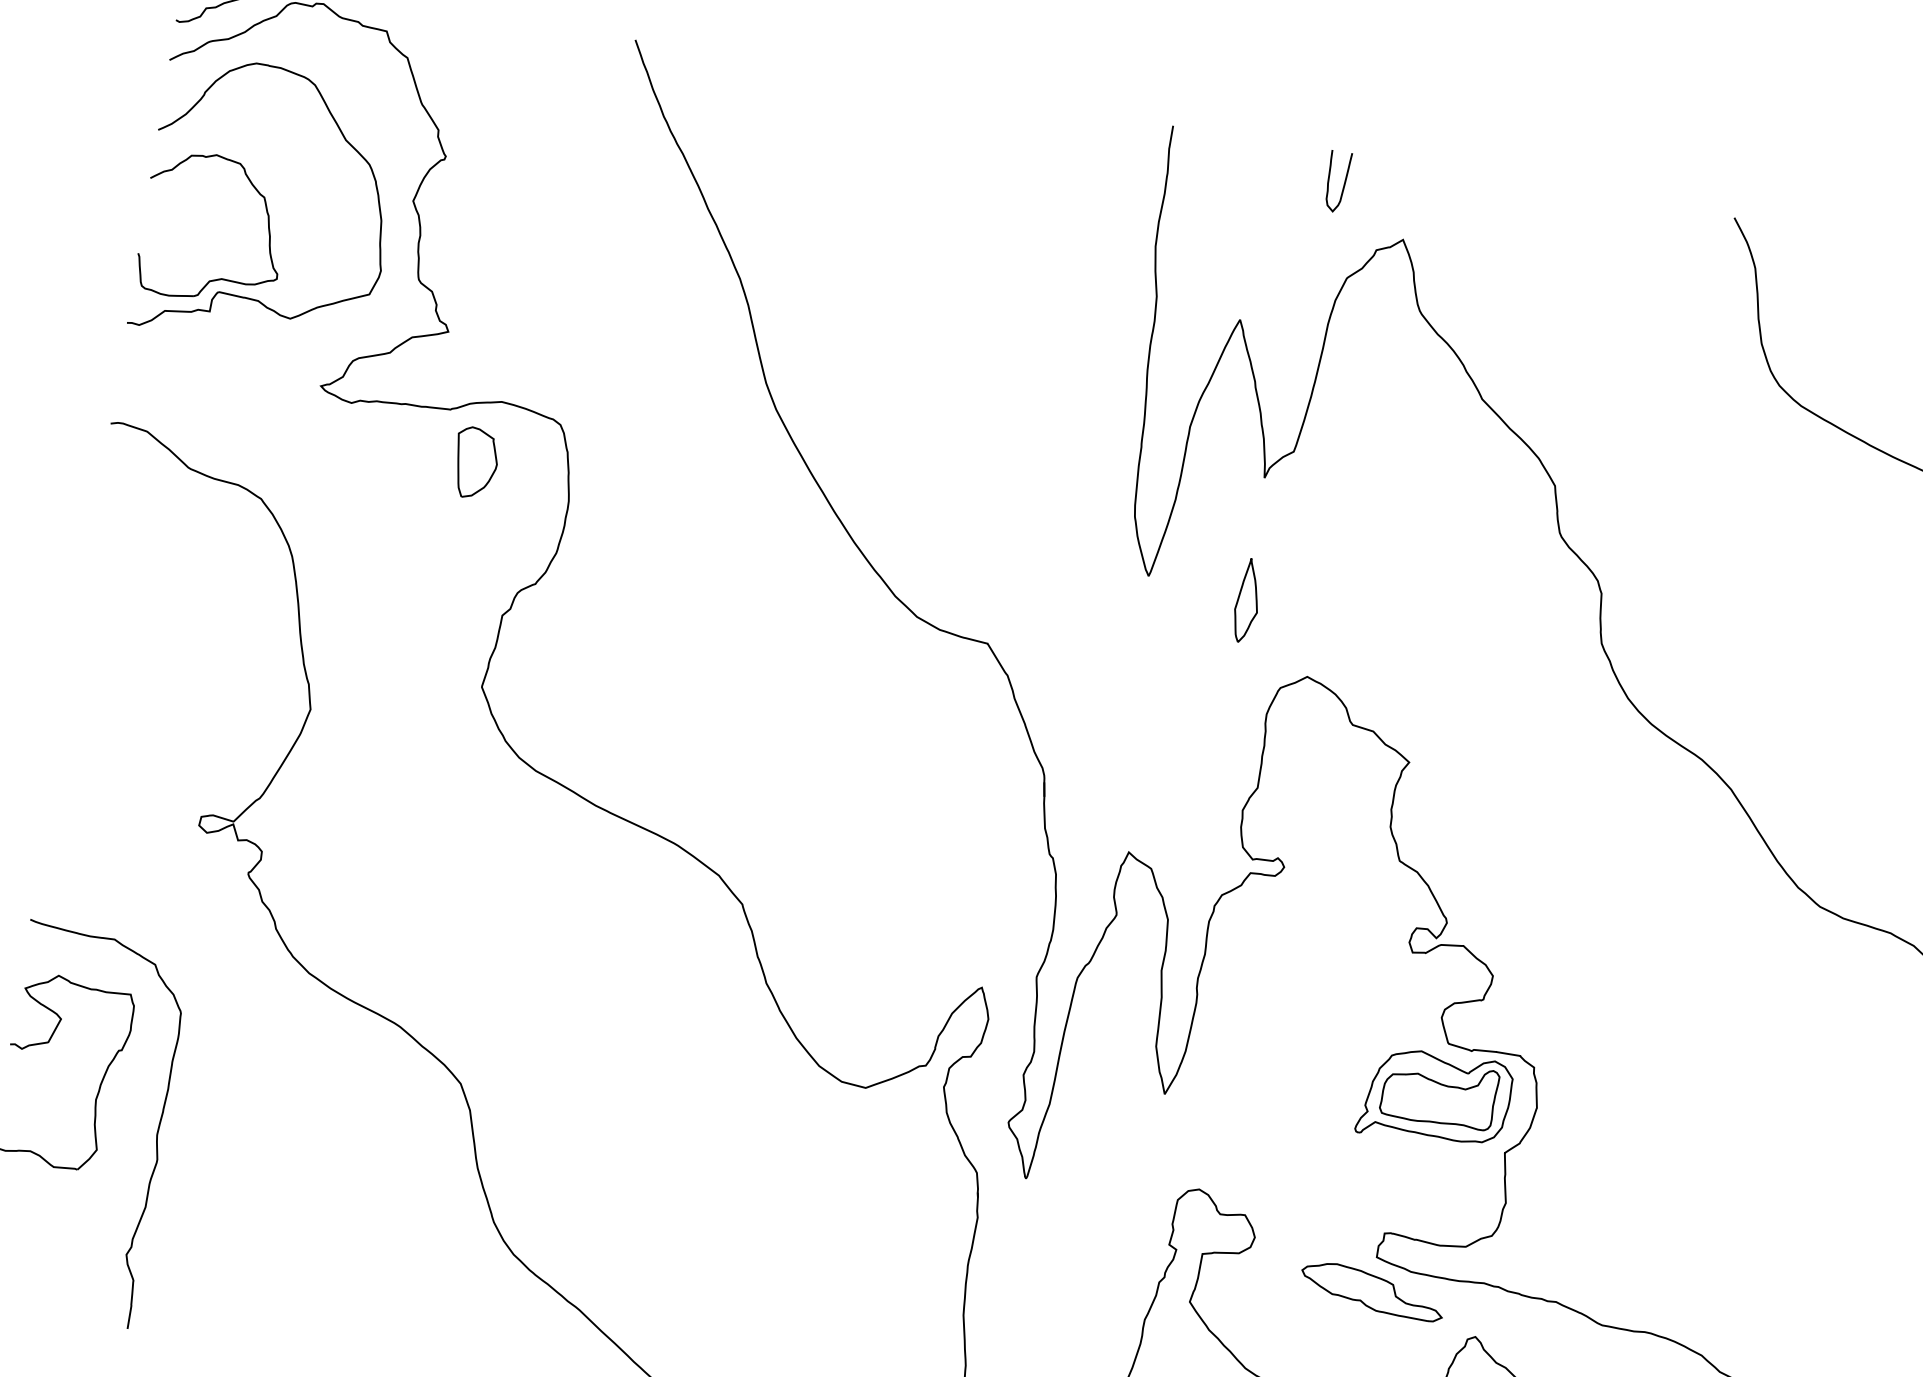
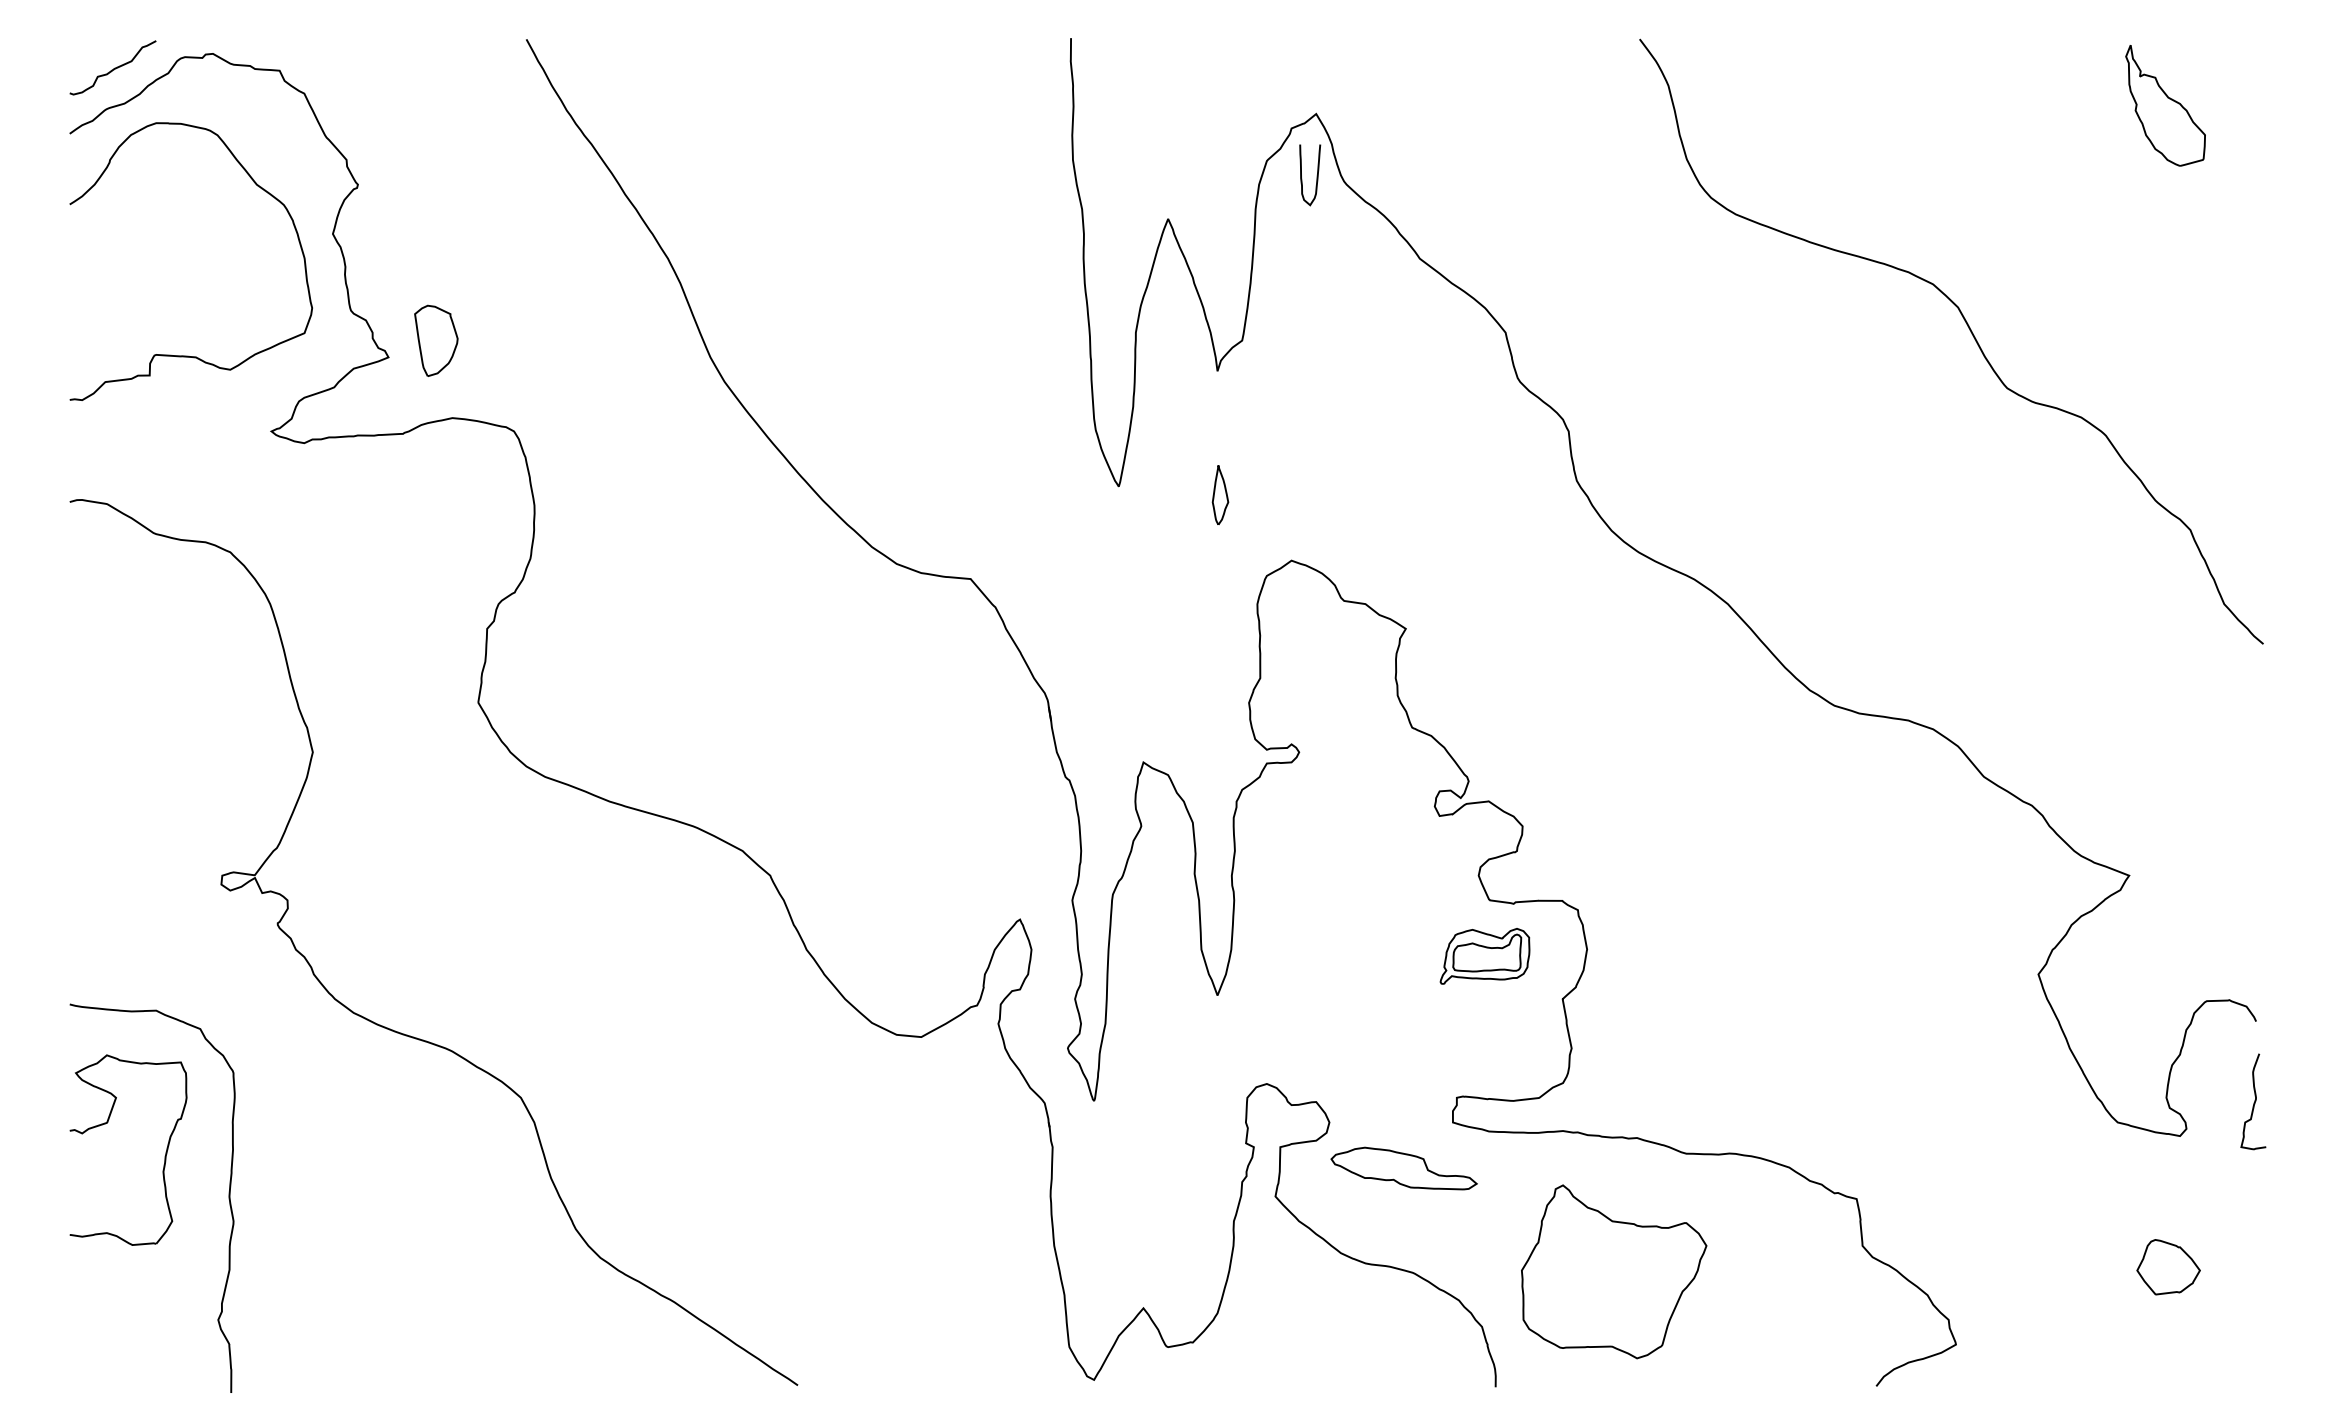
curve: (1343, 183) -> (1316, 175), moved
part: (221, 277) -> (155, 340), removed
part: (475, 462) -> (436, 340), moved
part: (1247, 600) -> (1220, 494), size x0.7
part: (1434, 1098) -> (1484, 956), size x0.6
part: (1371, 1290) -> (1403, 1168), moved

